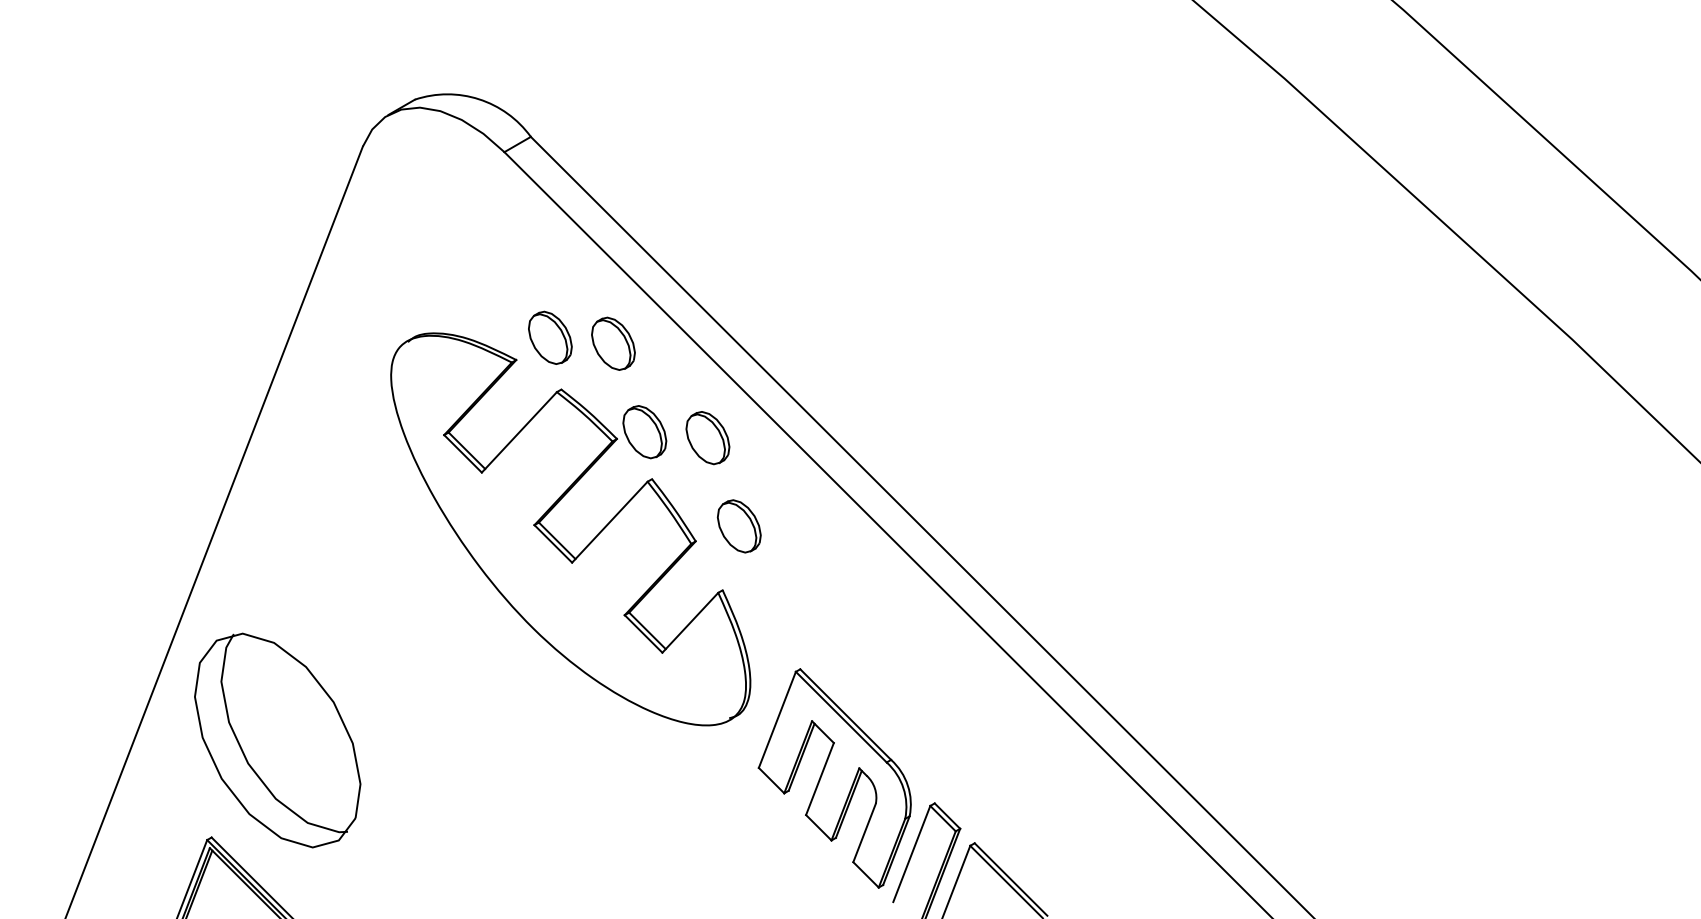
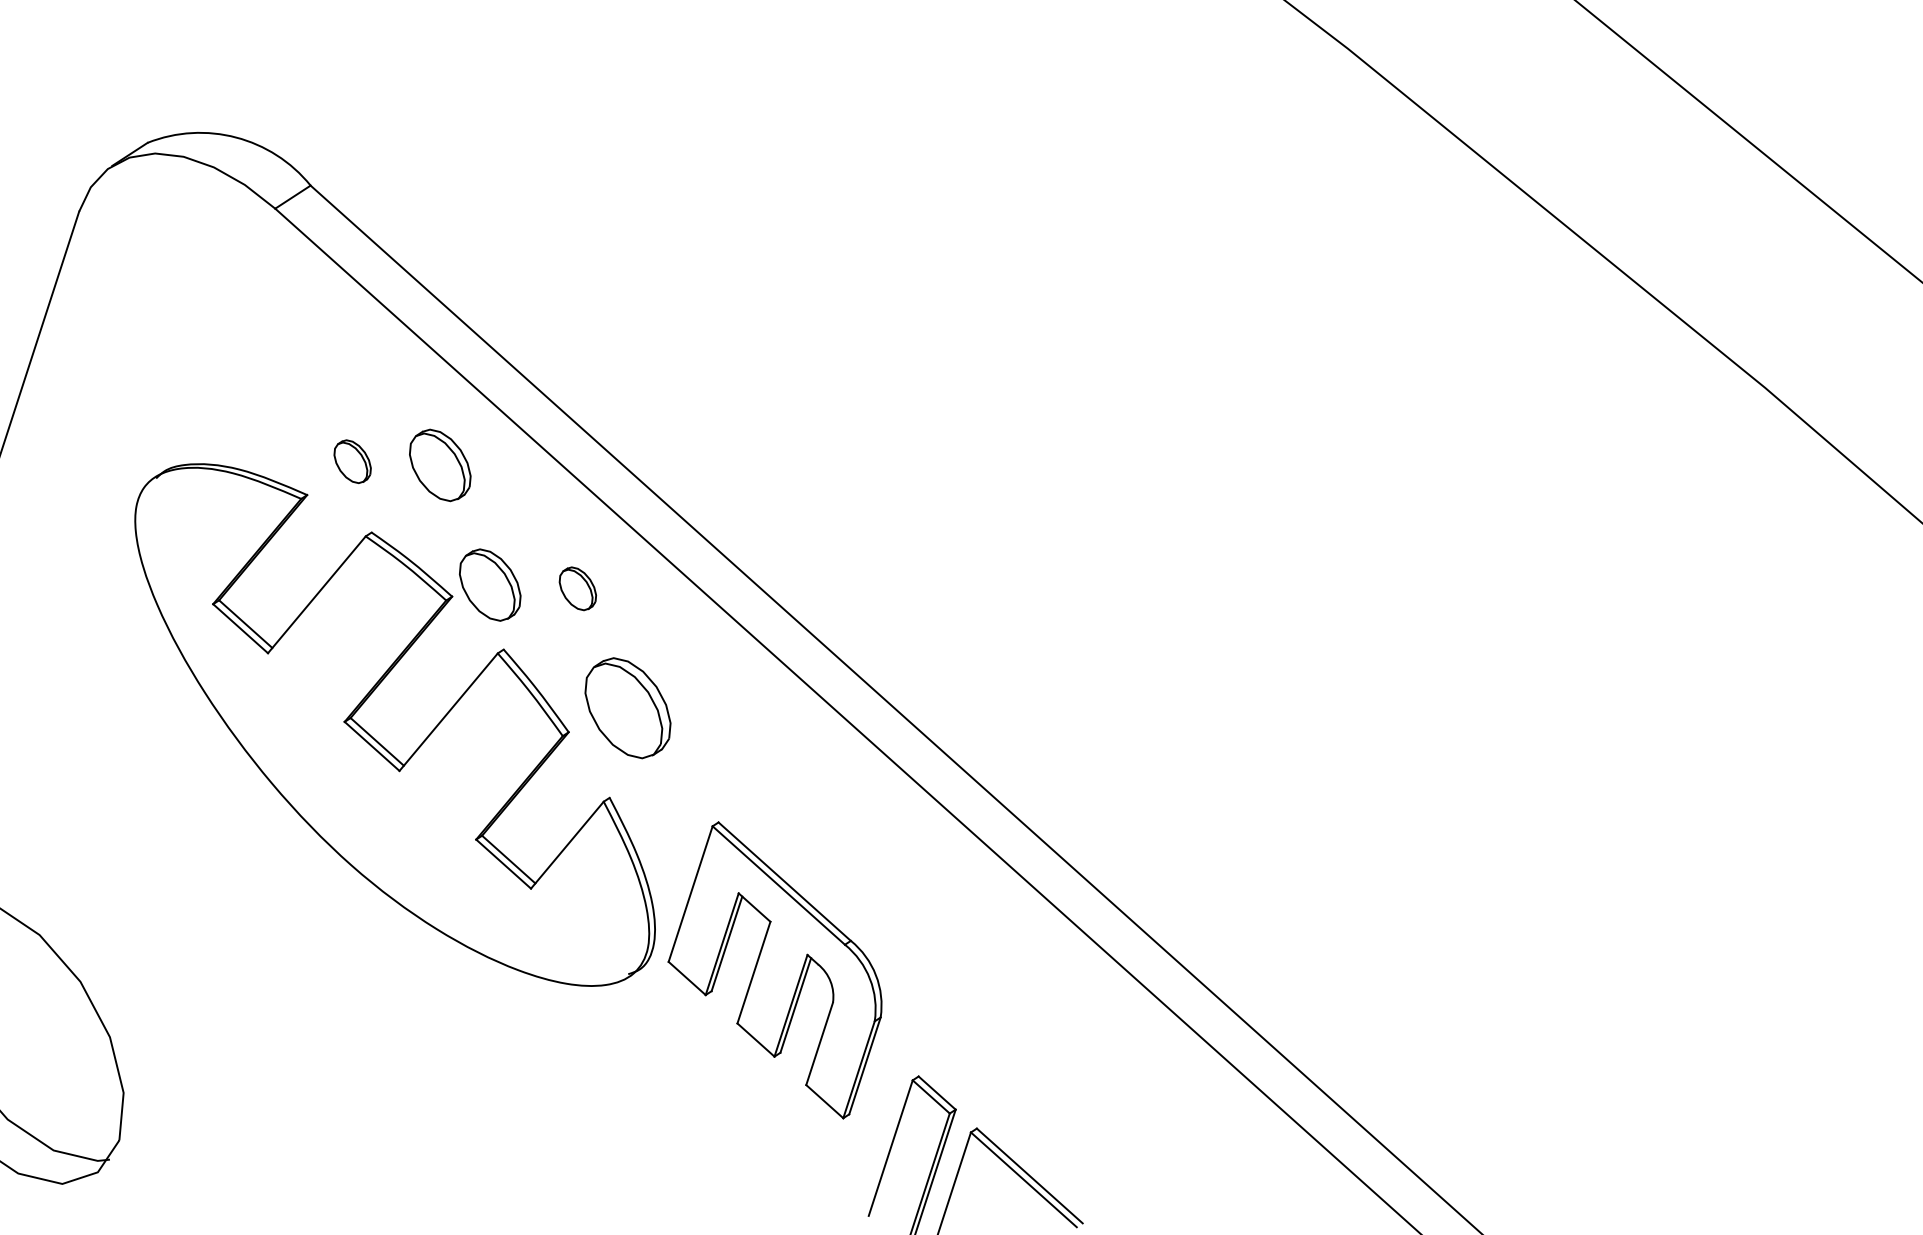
part: (550, 337) -> (352, 461), size x0.6
part: (707, 438) -> (577, 589), size x0.6
part: (738, 526) -> (626, 708), size x1.4
part: (834, 778) -> (773, 970), moved

